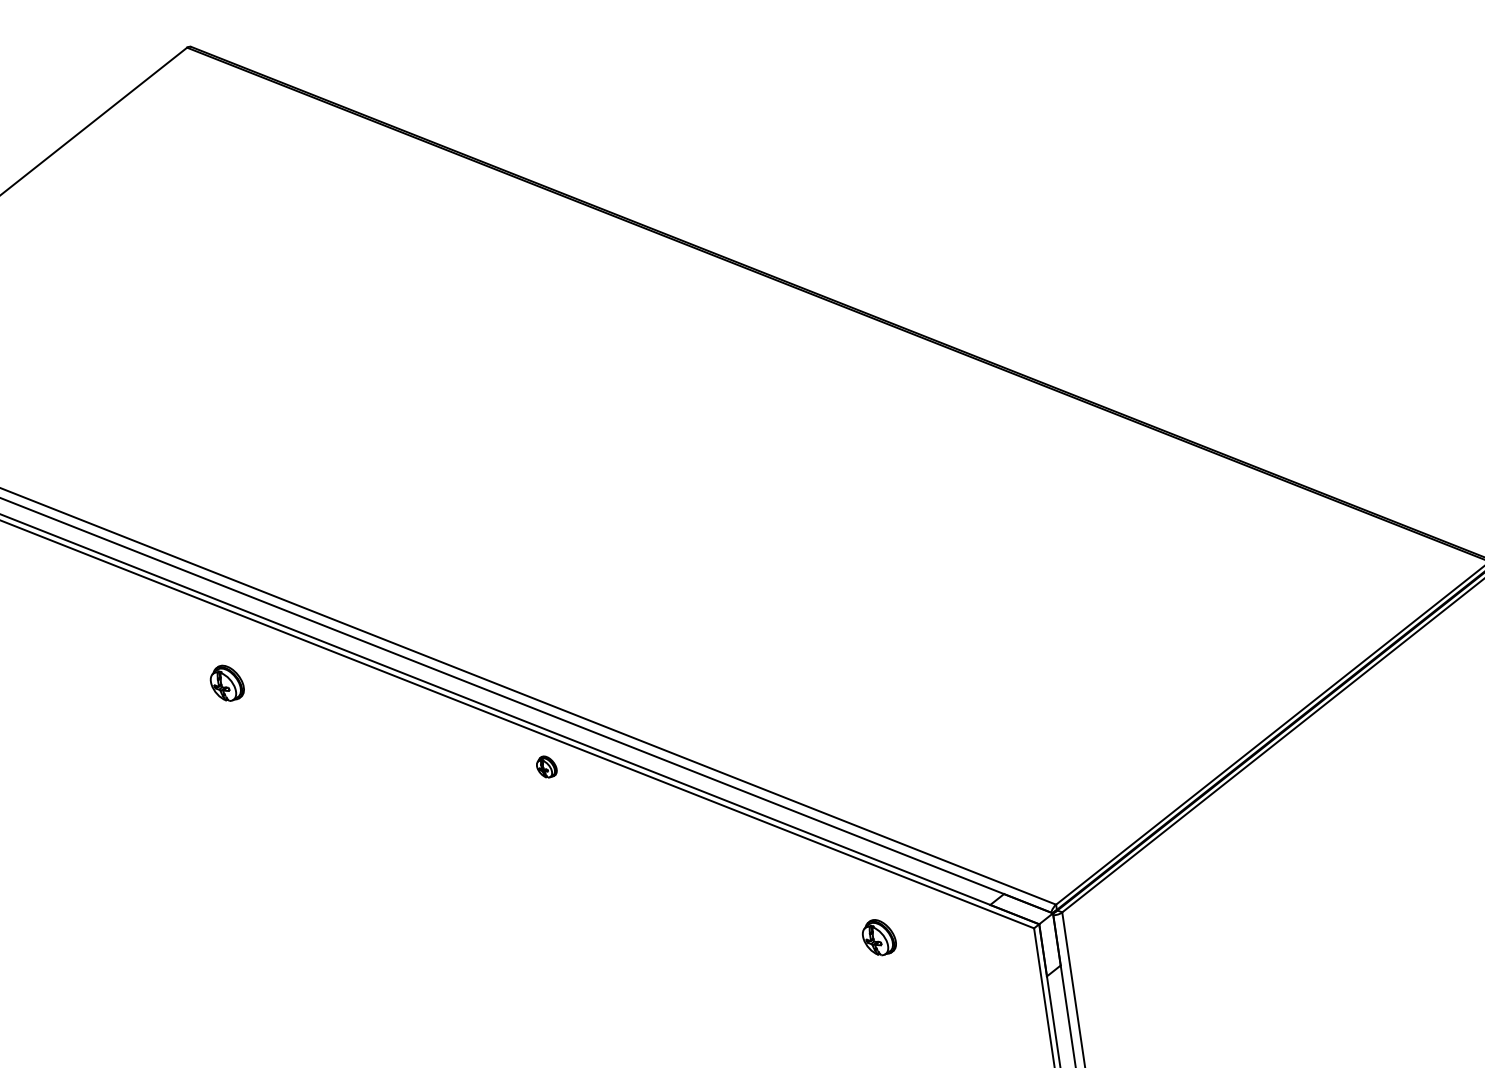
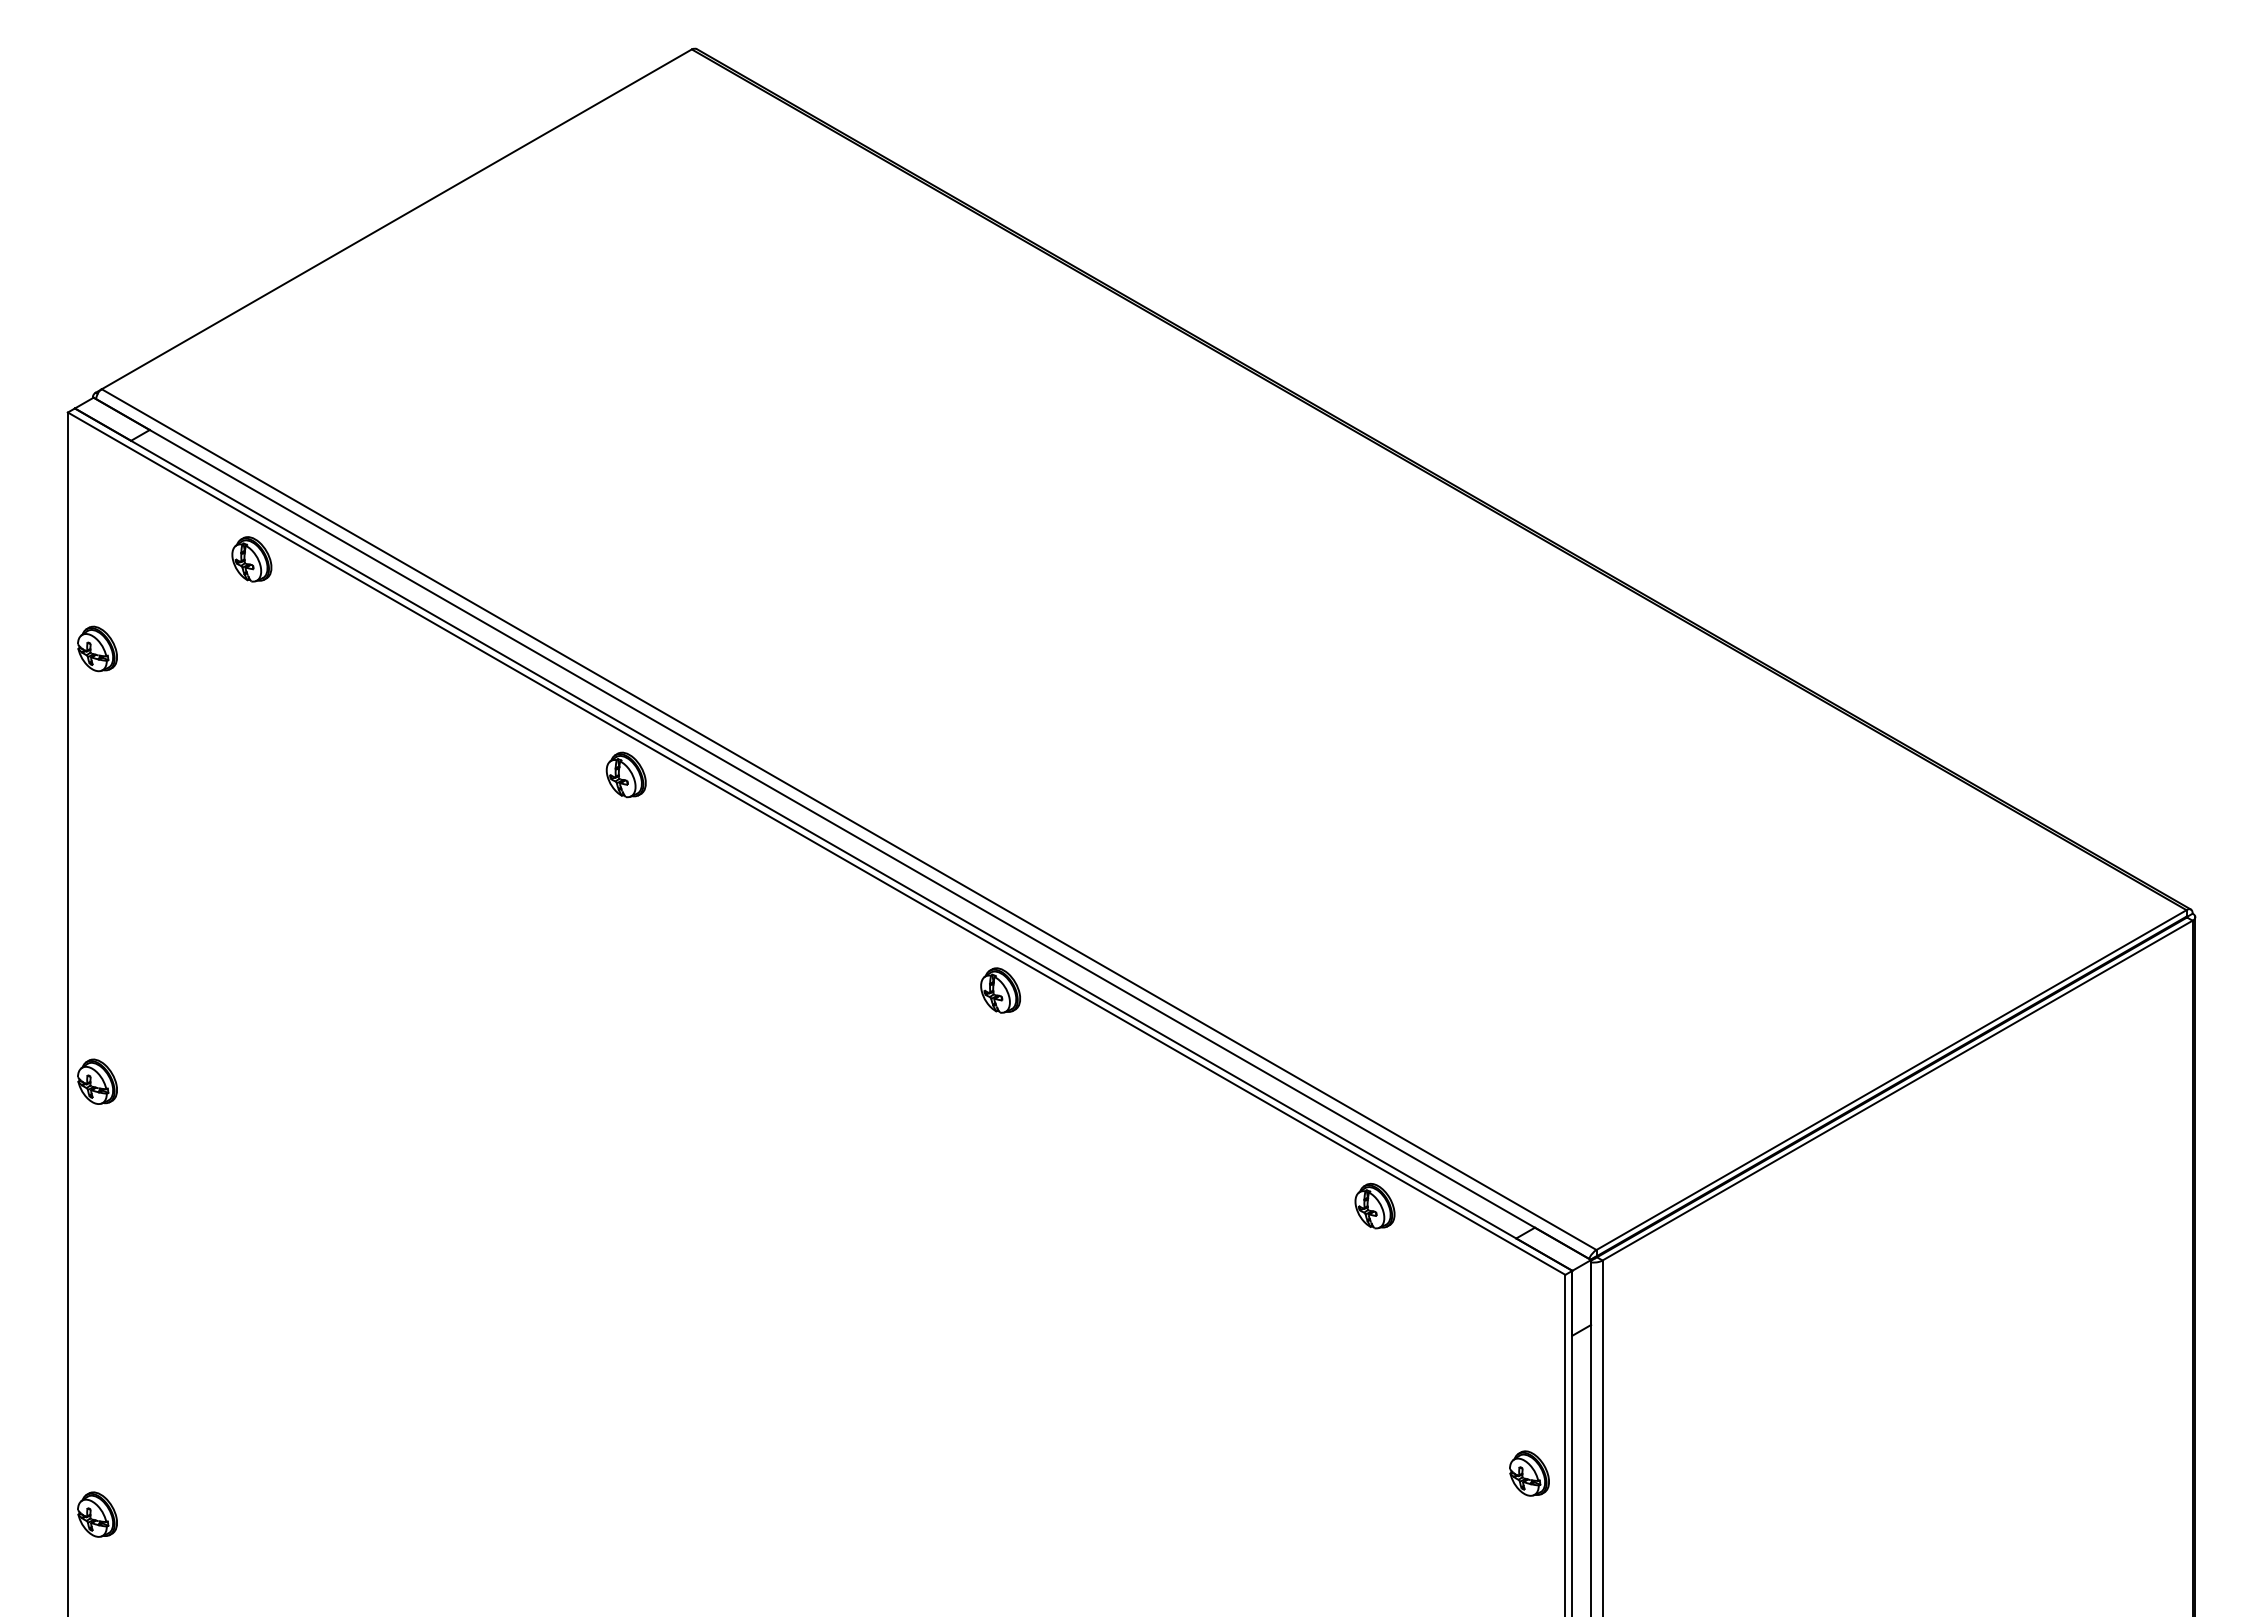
part: (226, 682) -> (625, 774), moved
part: (546, 766) -> (1000, 990), size x1.67
part: (878, 937) -> (1374, 1205), moved

